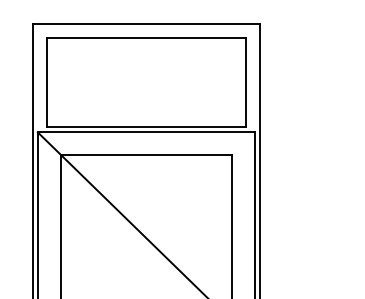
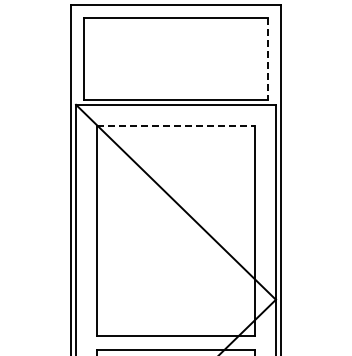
line: (245, 83) -> (267, 59), solid -> dashed
line: (146, 154) -> (176, 125), solid -> dashed

